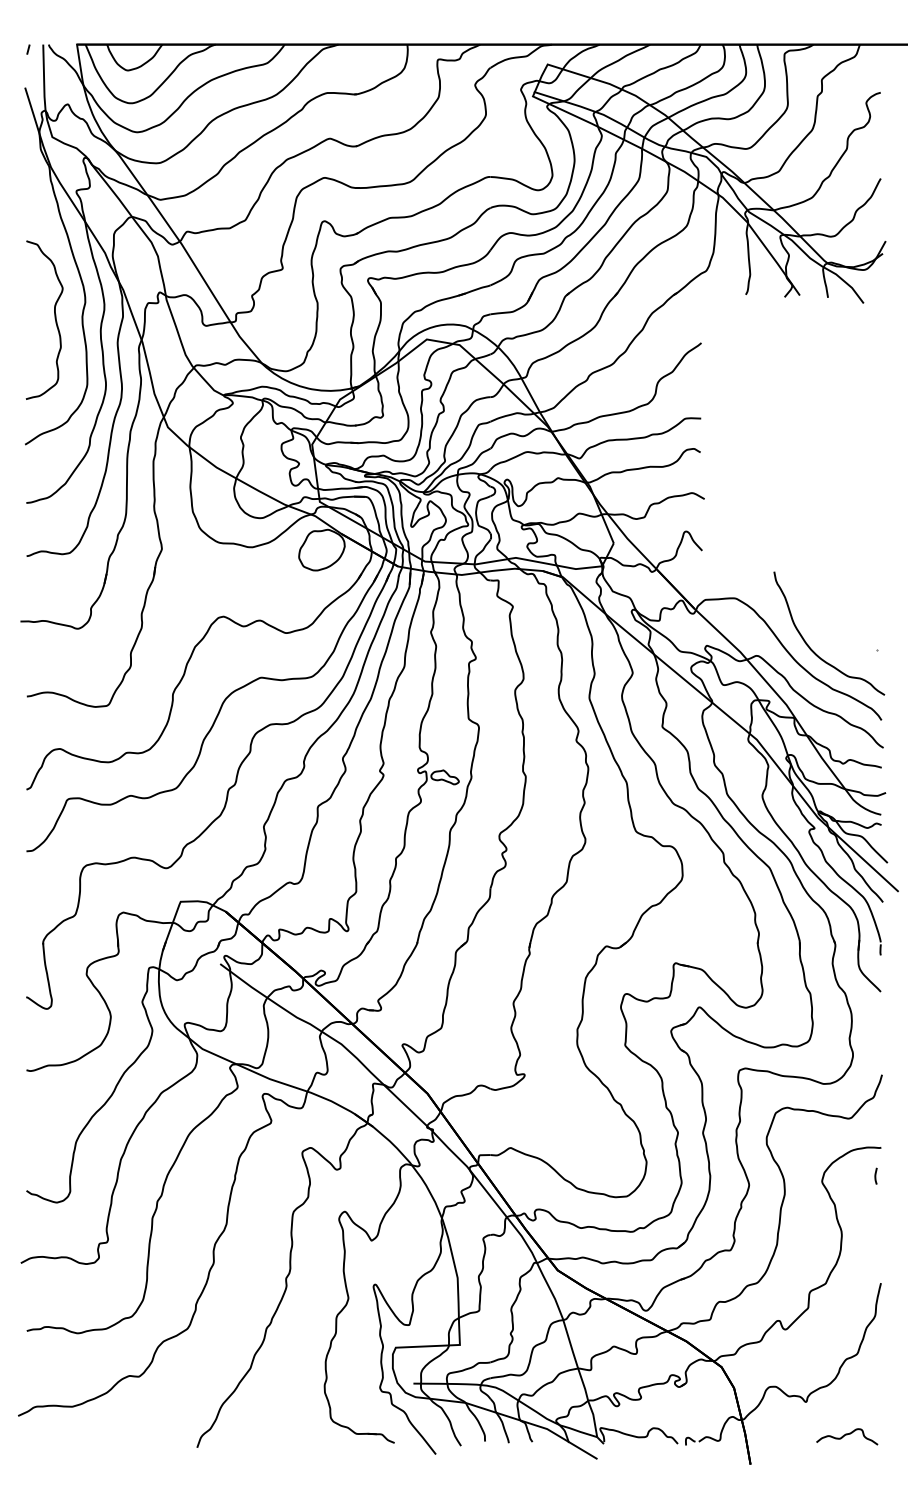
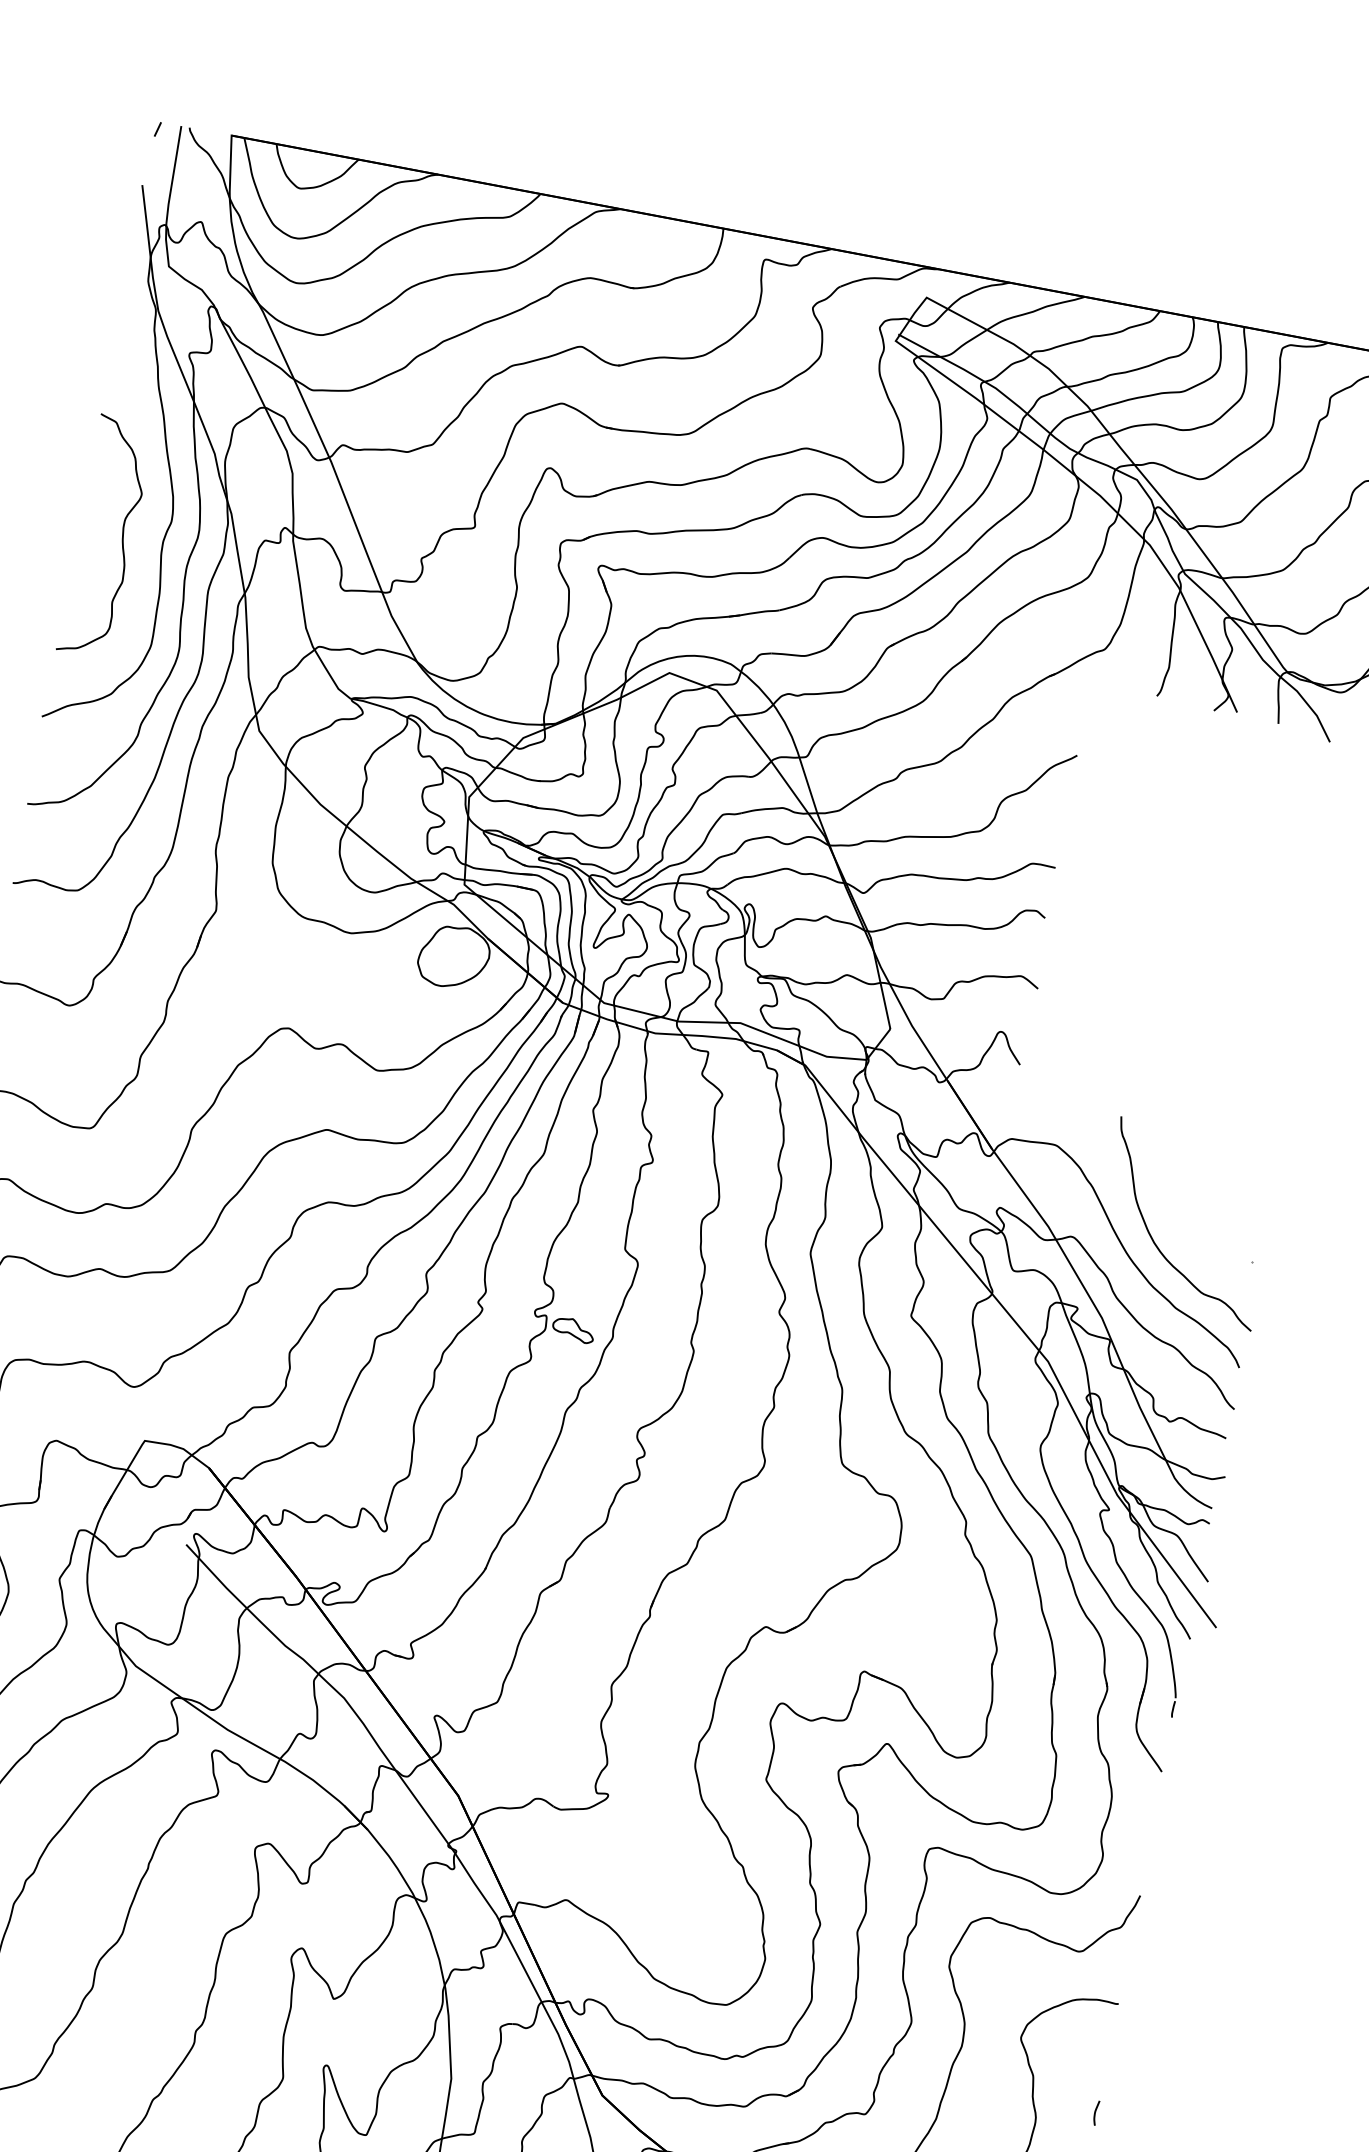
line: (875, 1175) -> (1095, 2111), moved

